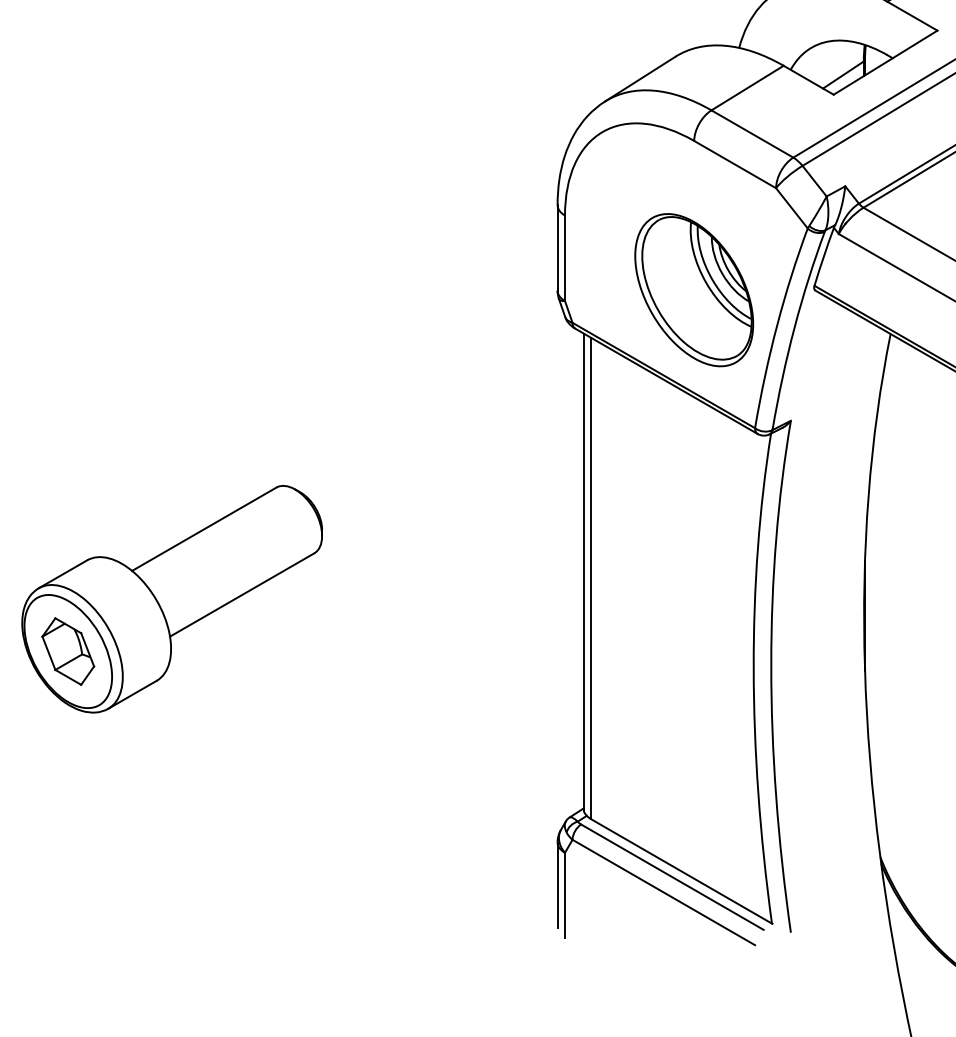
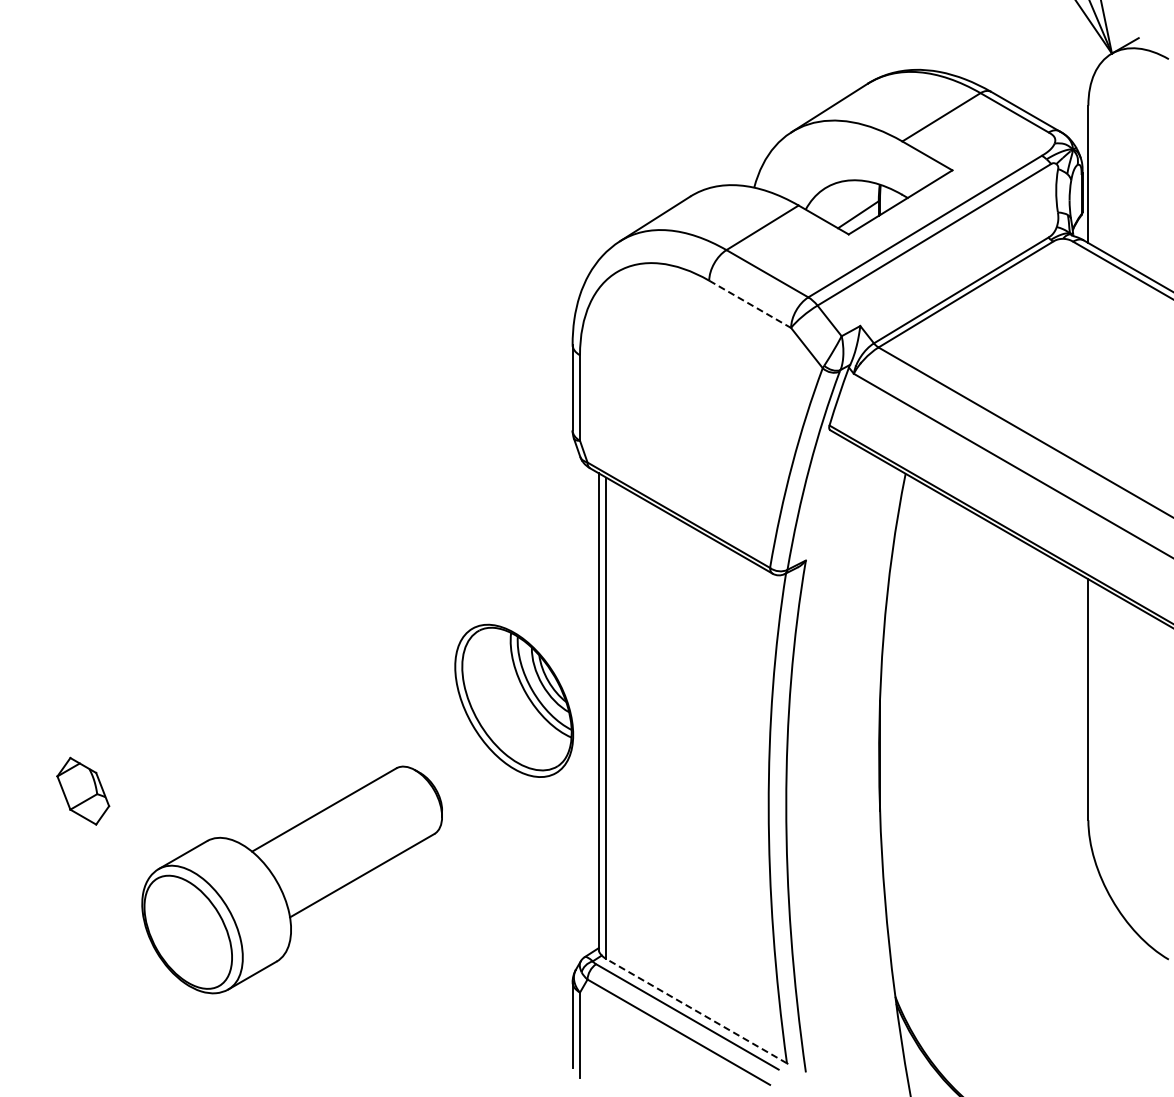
line: (735, 164) -> (750, 304), solid -> dashed
part: (694, 289) -> (514, 700), moved
part: (171, 598) -> (291, 879), moved
line: (681, 870) -> (696, 1010), solid -> dashed

